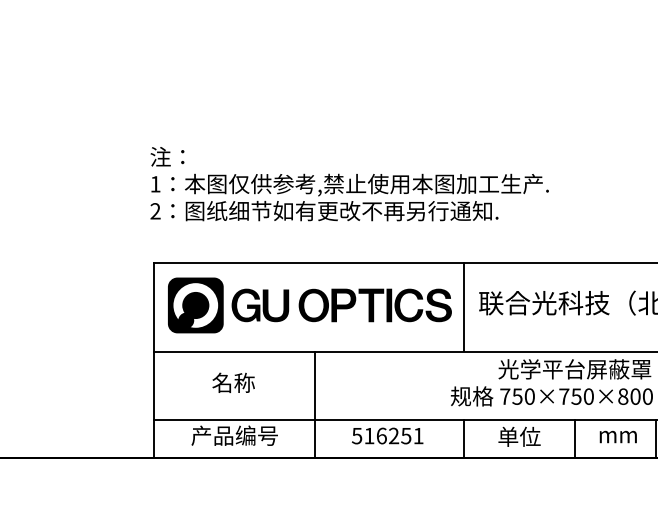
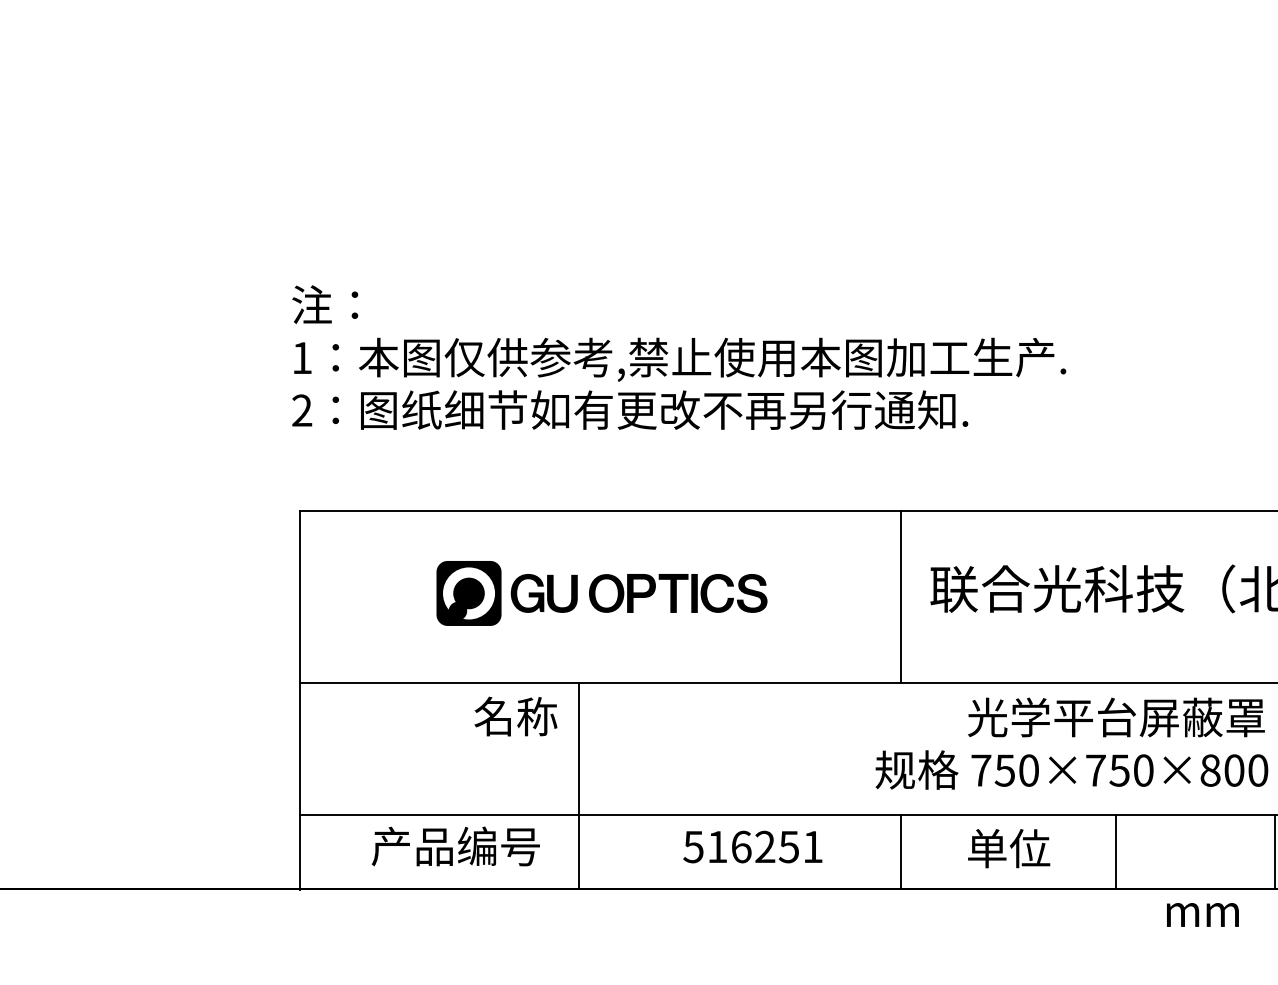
part: (309, 305) -> (601, 593), size x0.6
text: (233, 382) -> (515, 715), moved
line: (315, 404) -> (579, 785), moved
text: (617, 436) -> (1201, 913), moved

